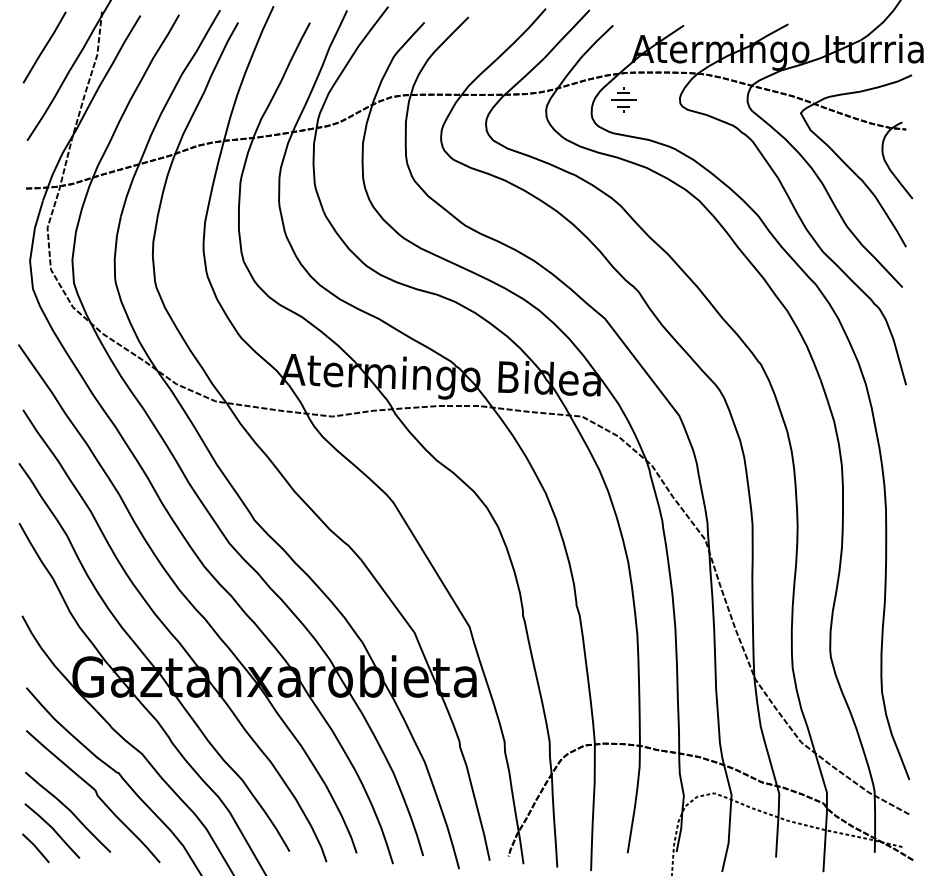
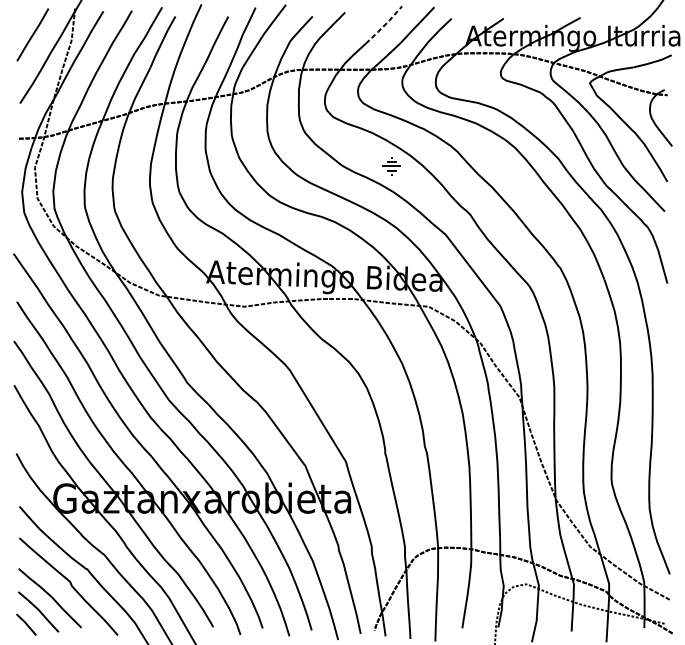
line: (522, 34) -> (384, 25), solid -> dashed
part: (623, 99) -> (391, 165), moved

